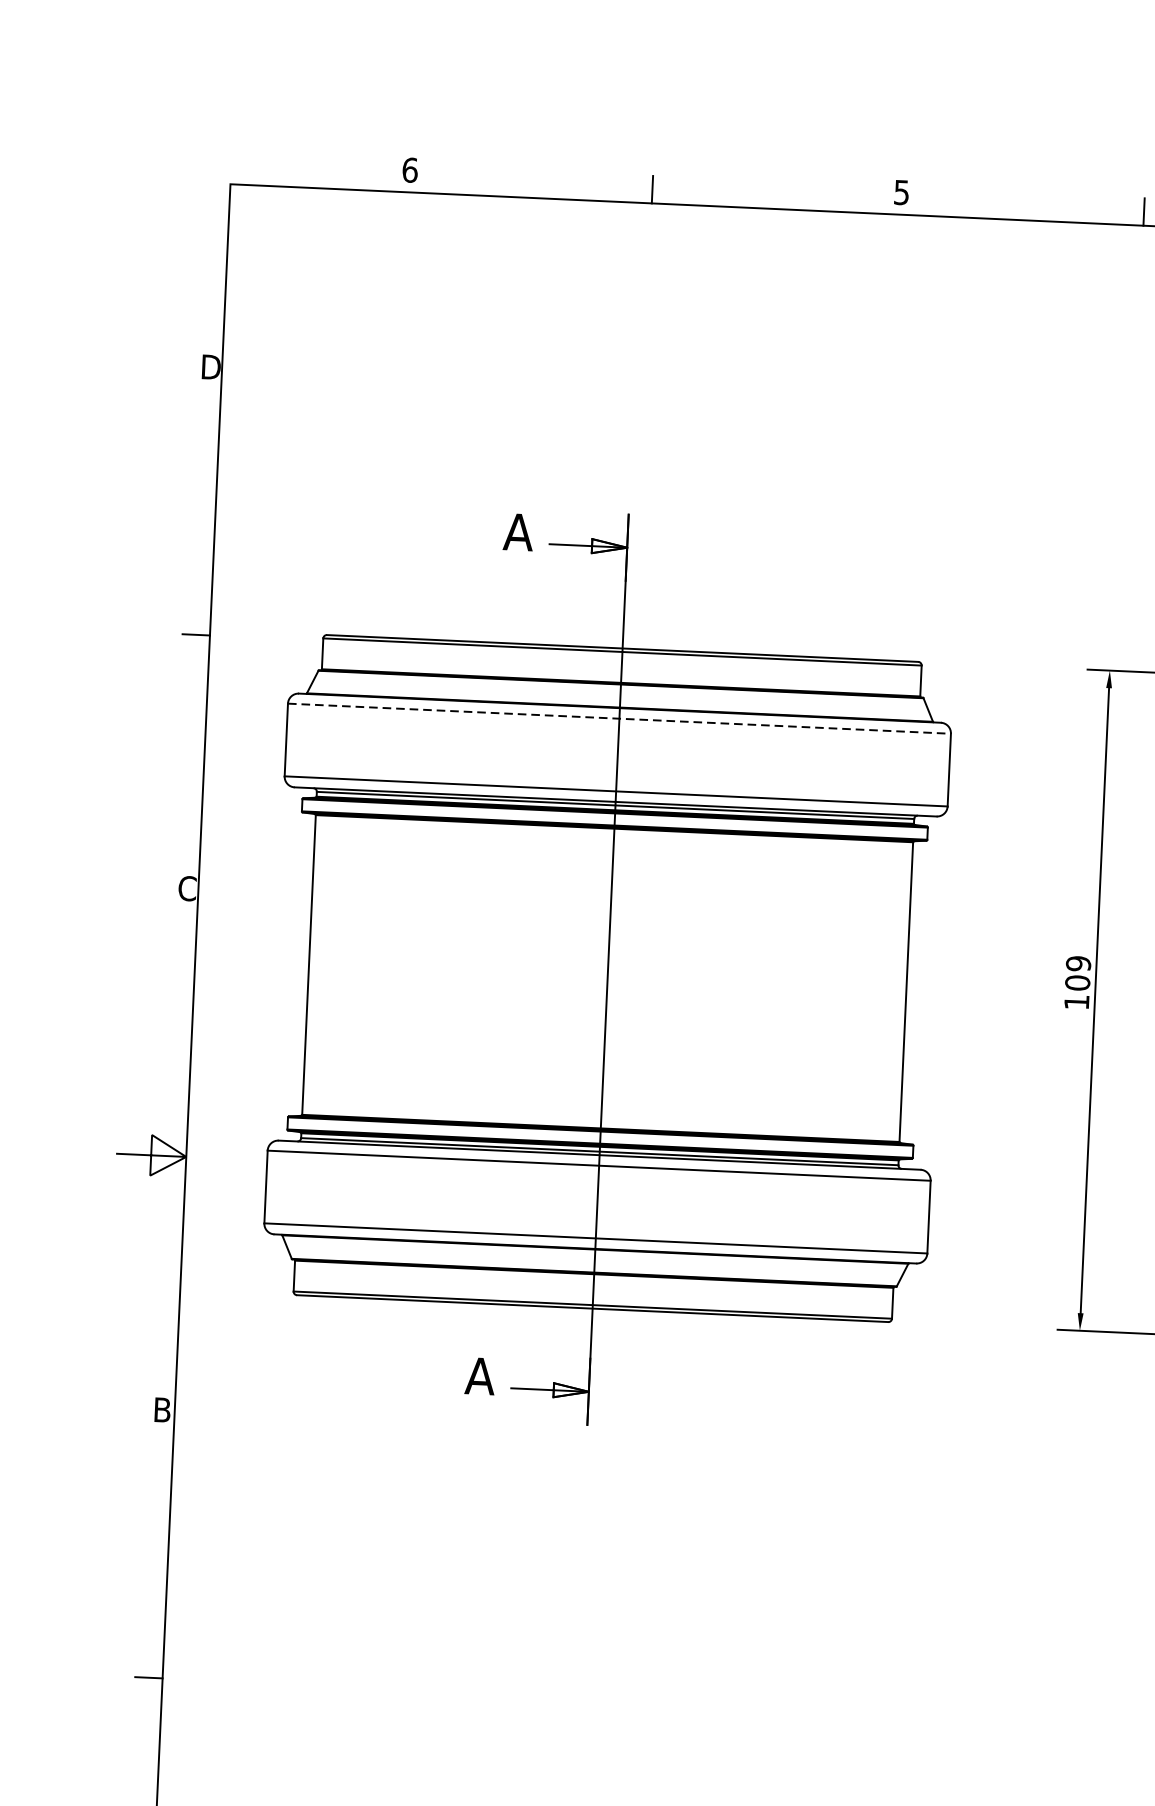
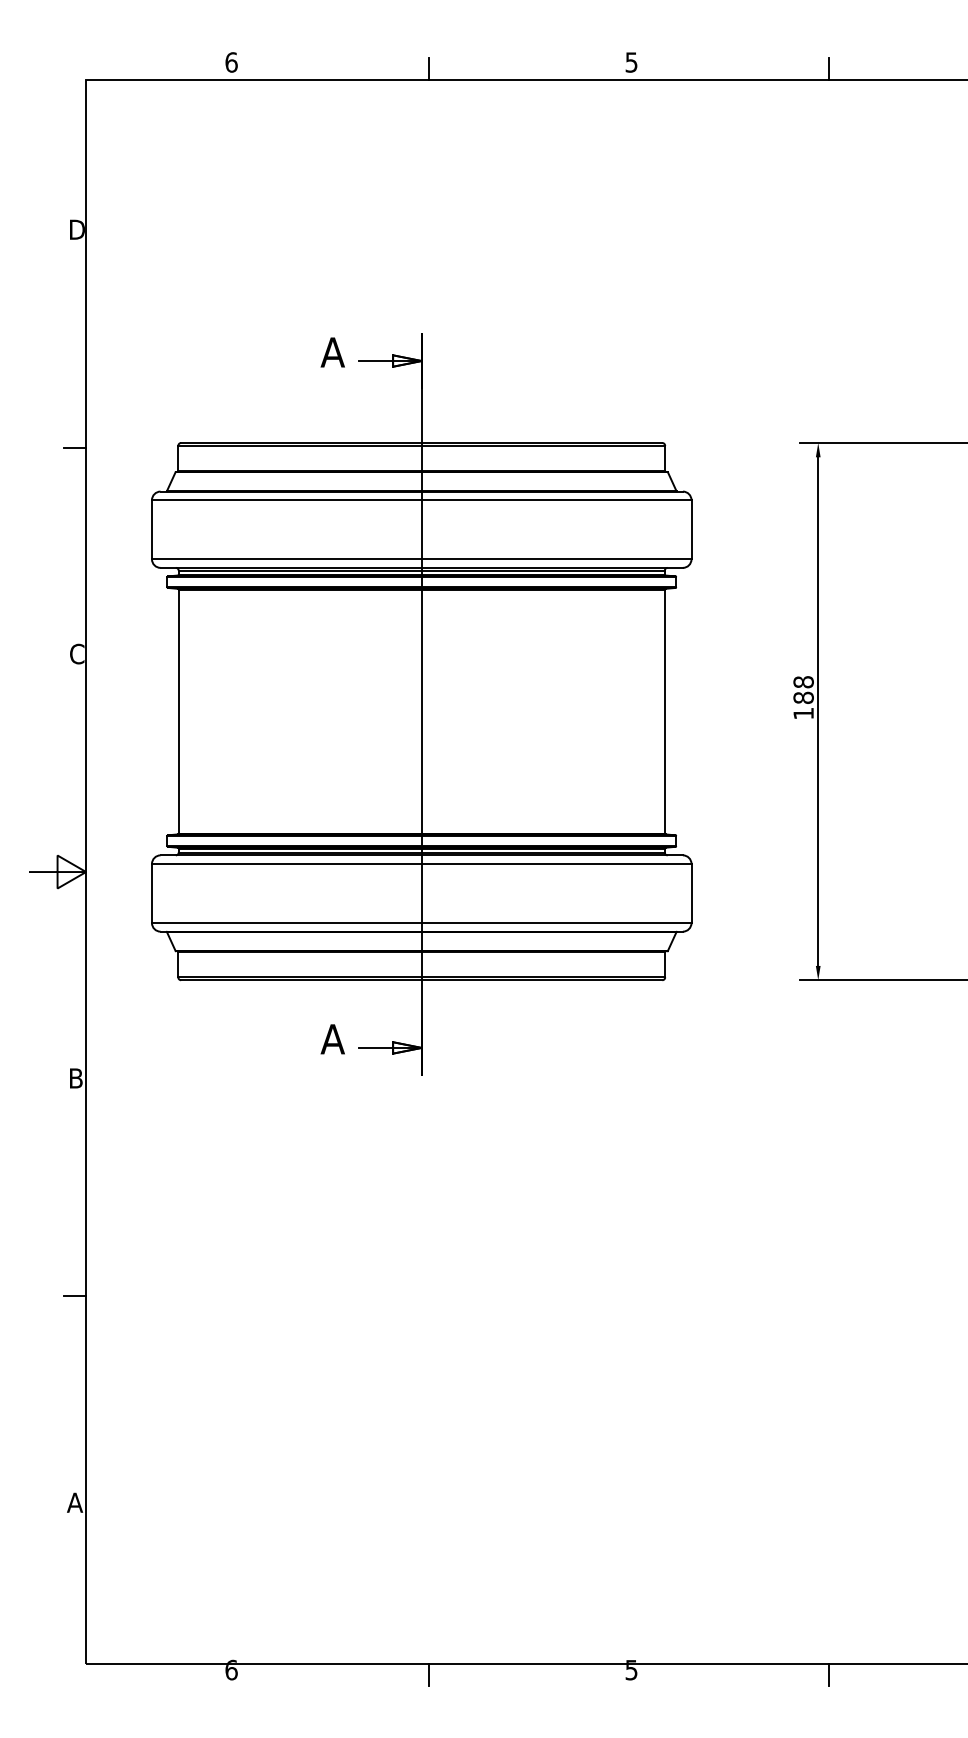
line: (619, 719) -> (421, 500), dashed -> solid
text: (1077, 973) -> (803, 690), 109 -> 188

